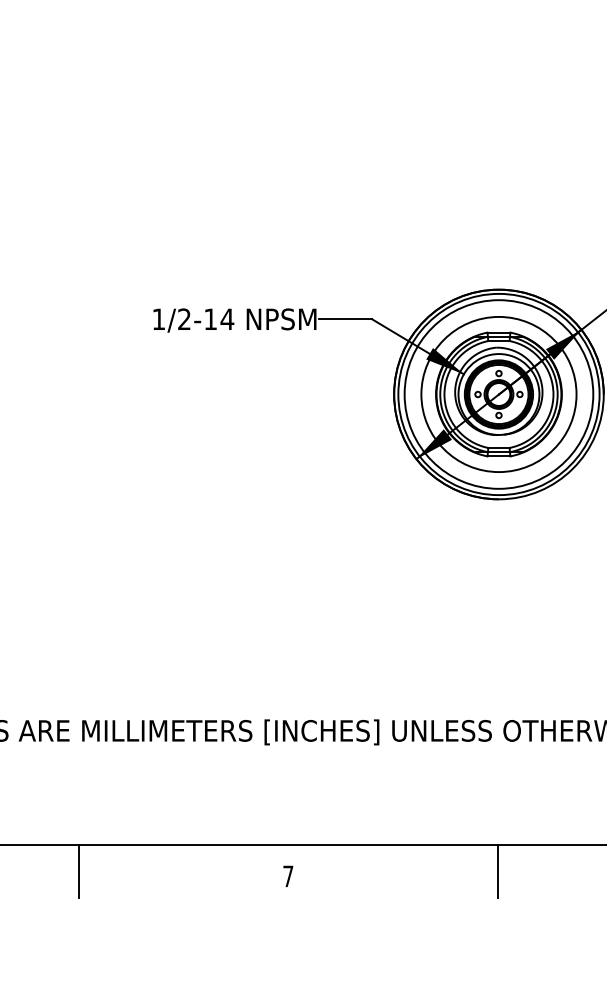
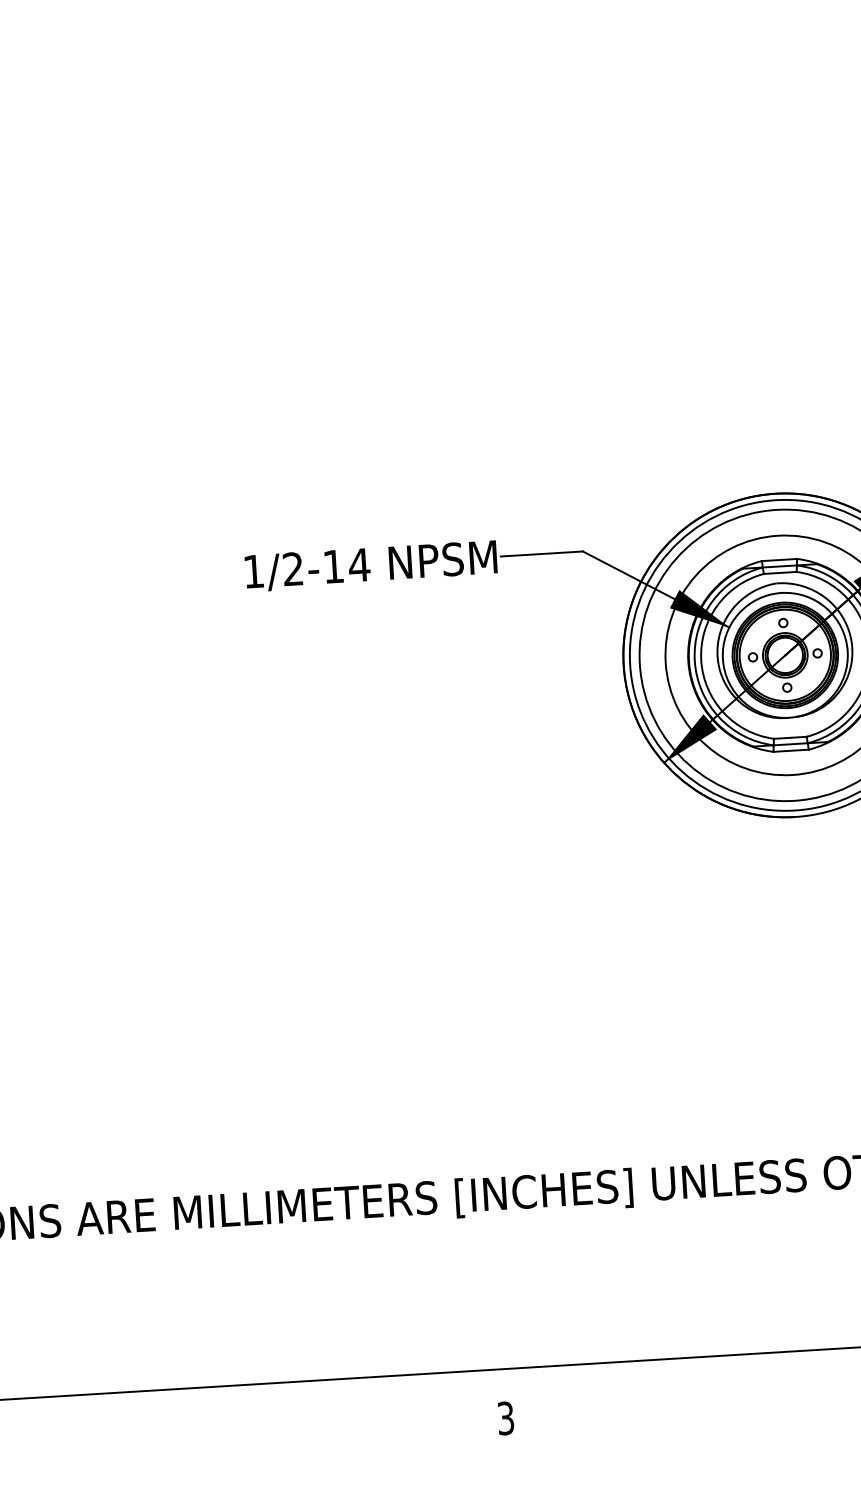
line: (78, 870) -> (181, 1429), removed
line: (498, 870) -> (829, 1389), removed
text: (288, 876) -> (506, 1418), 7 -> 3

